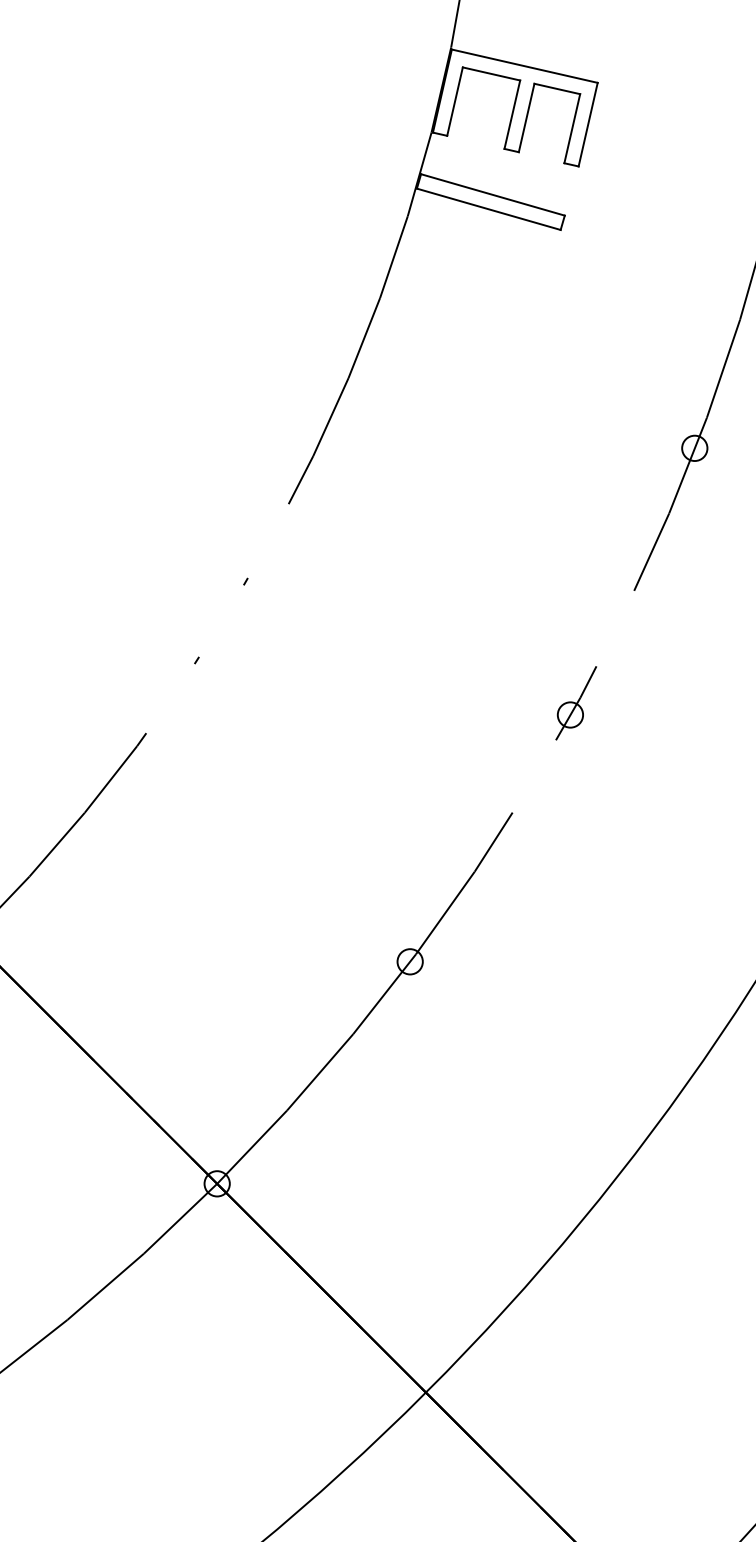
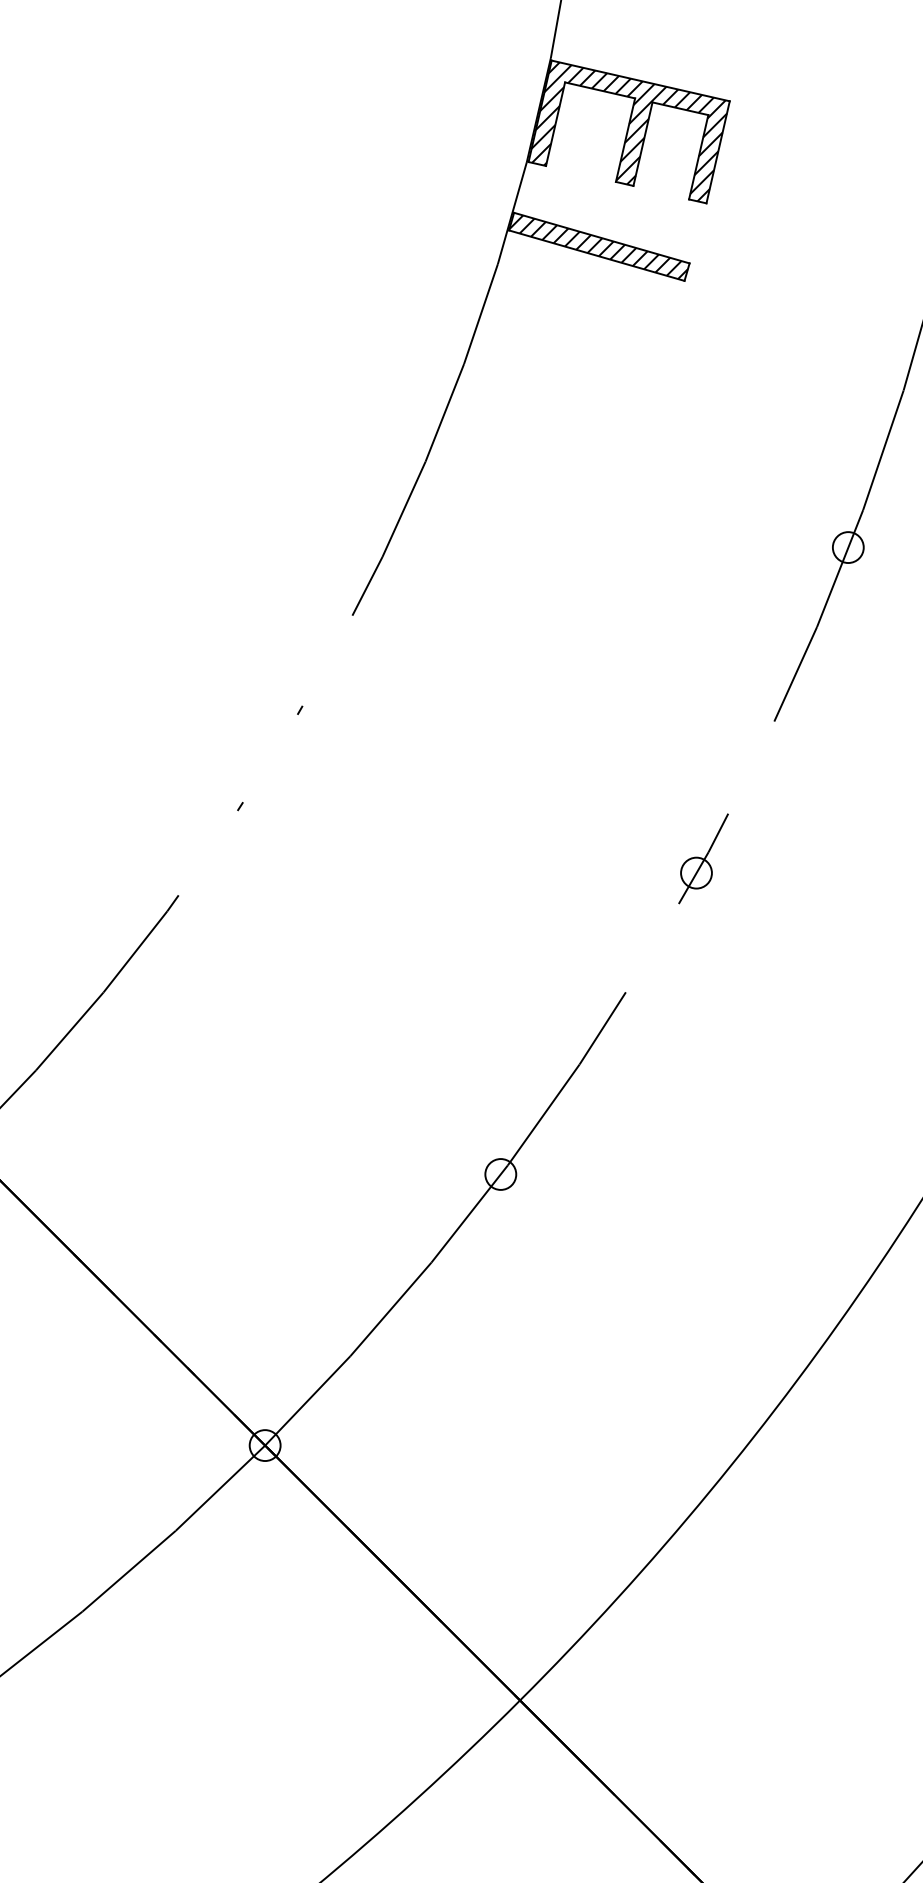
hatch: (514, 107) -> (628, 131), added
hatch: (490, 202) -> (598, 247), added

